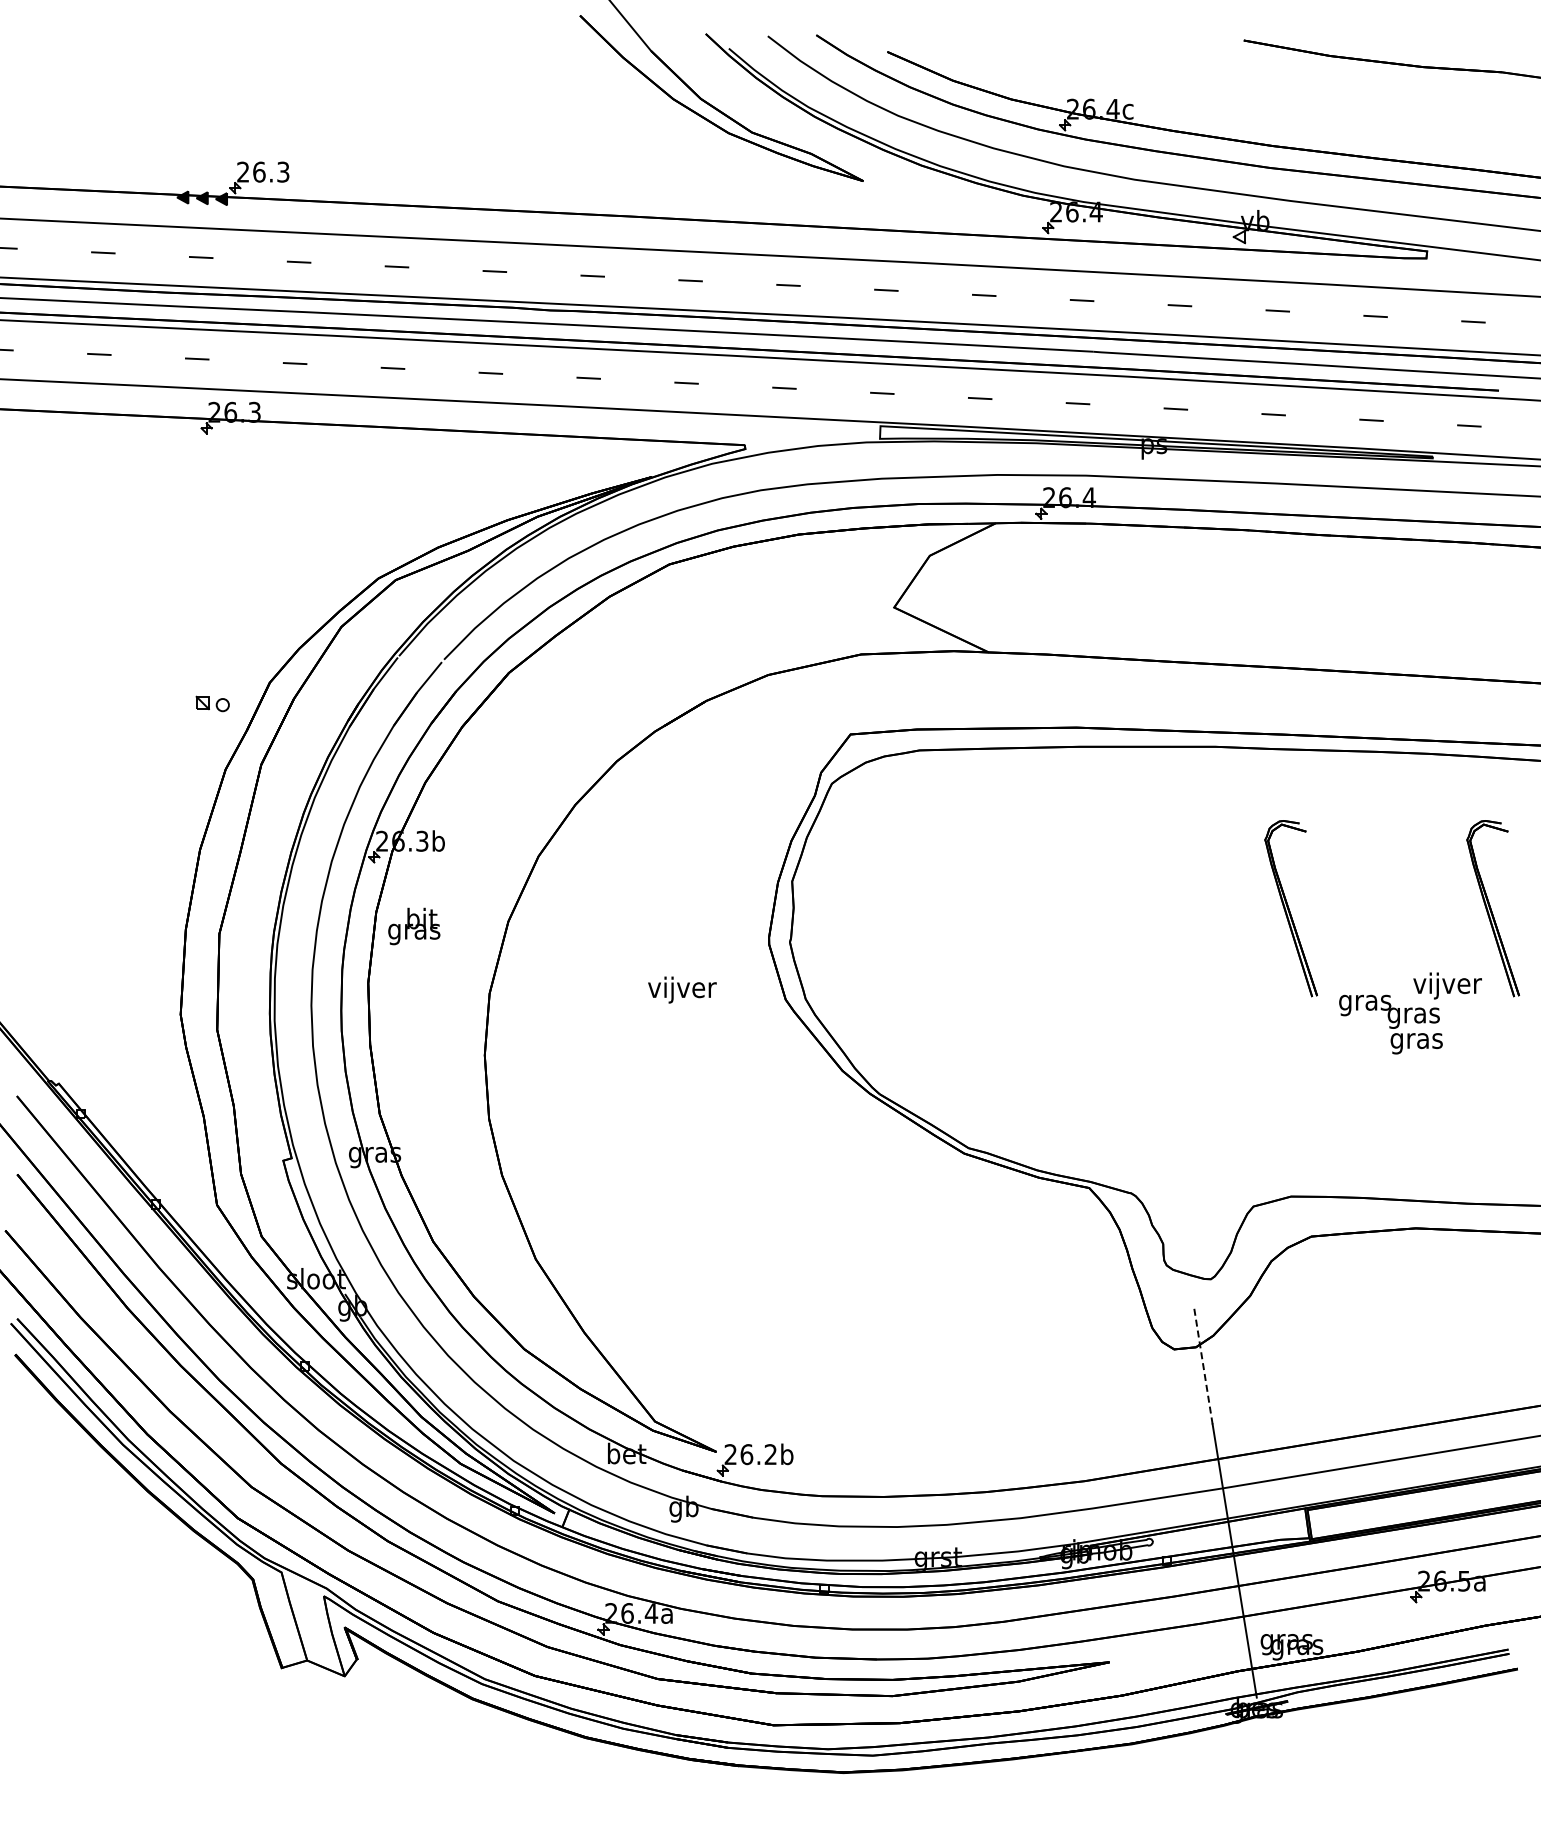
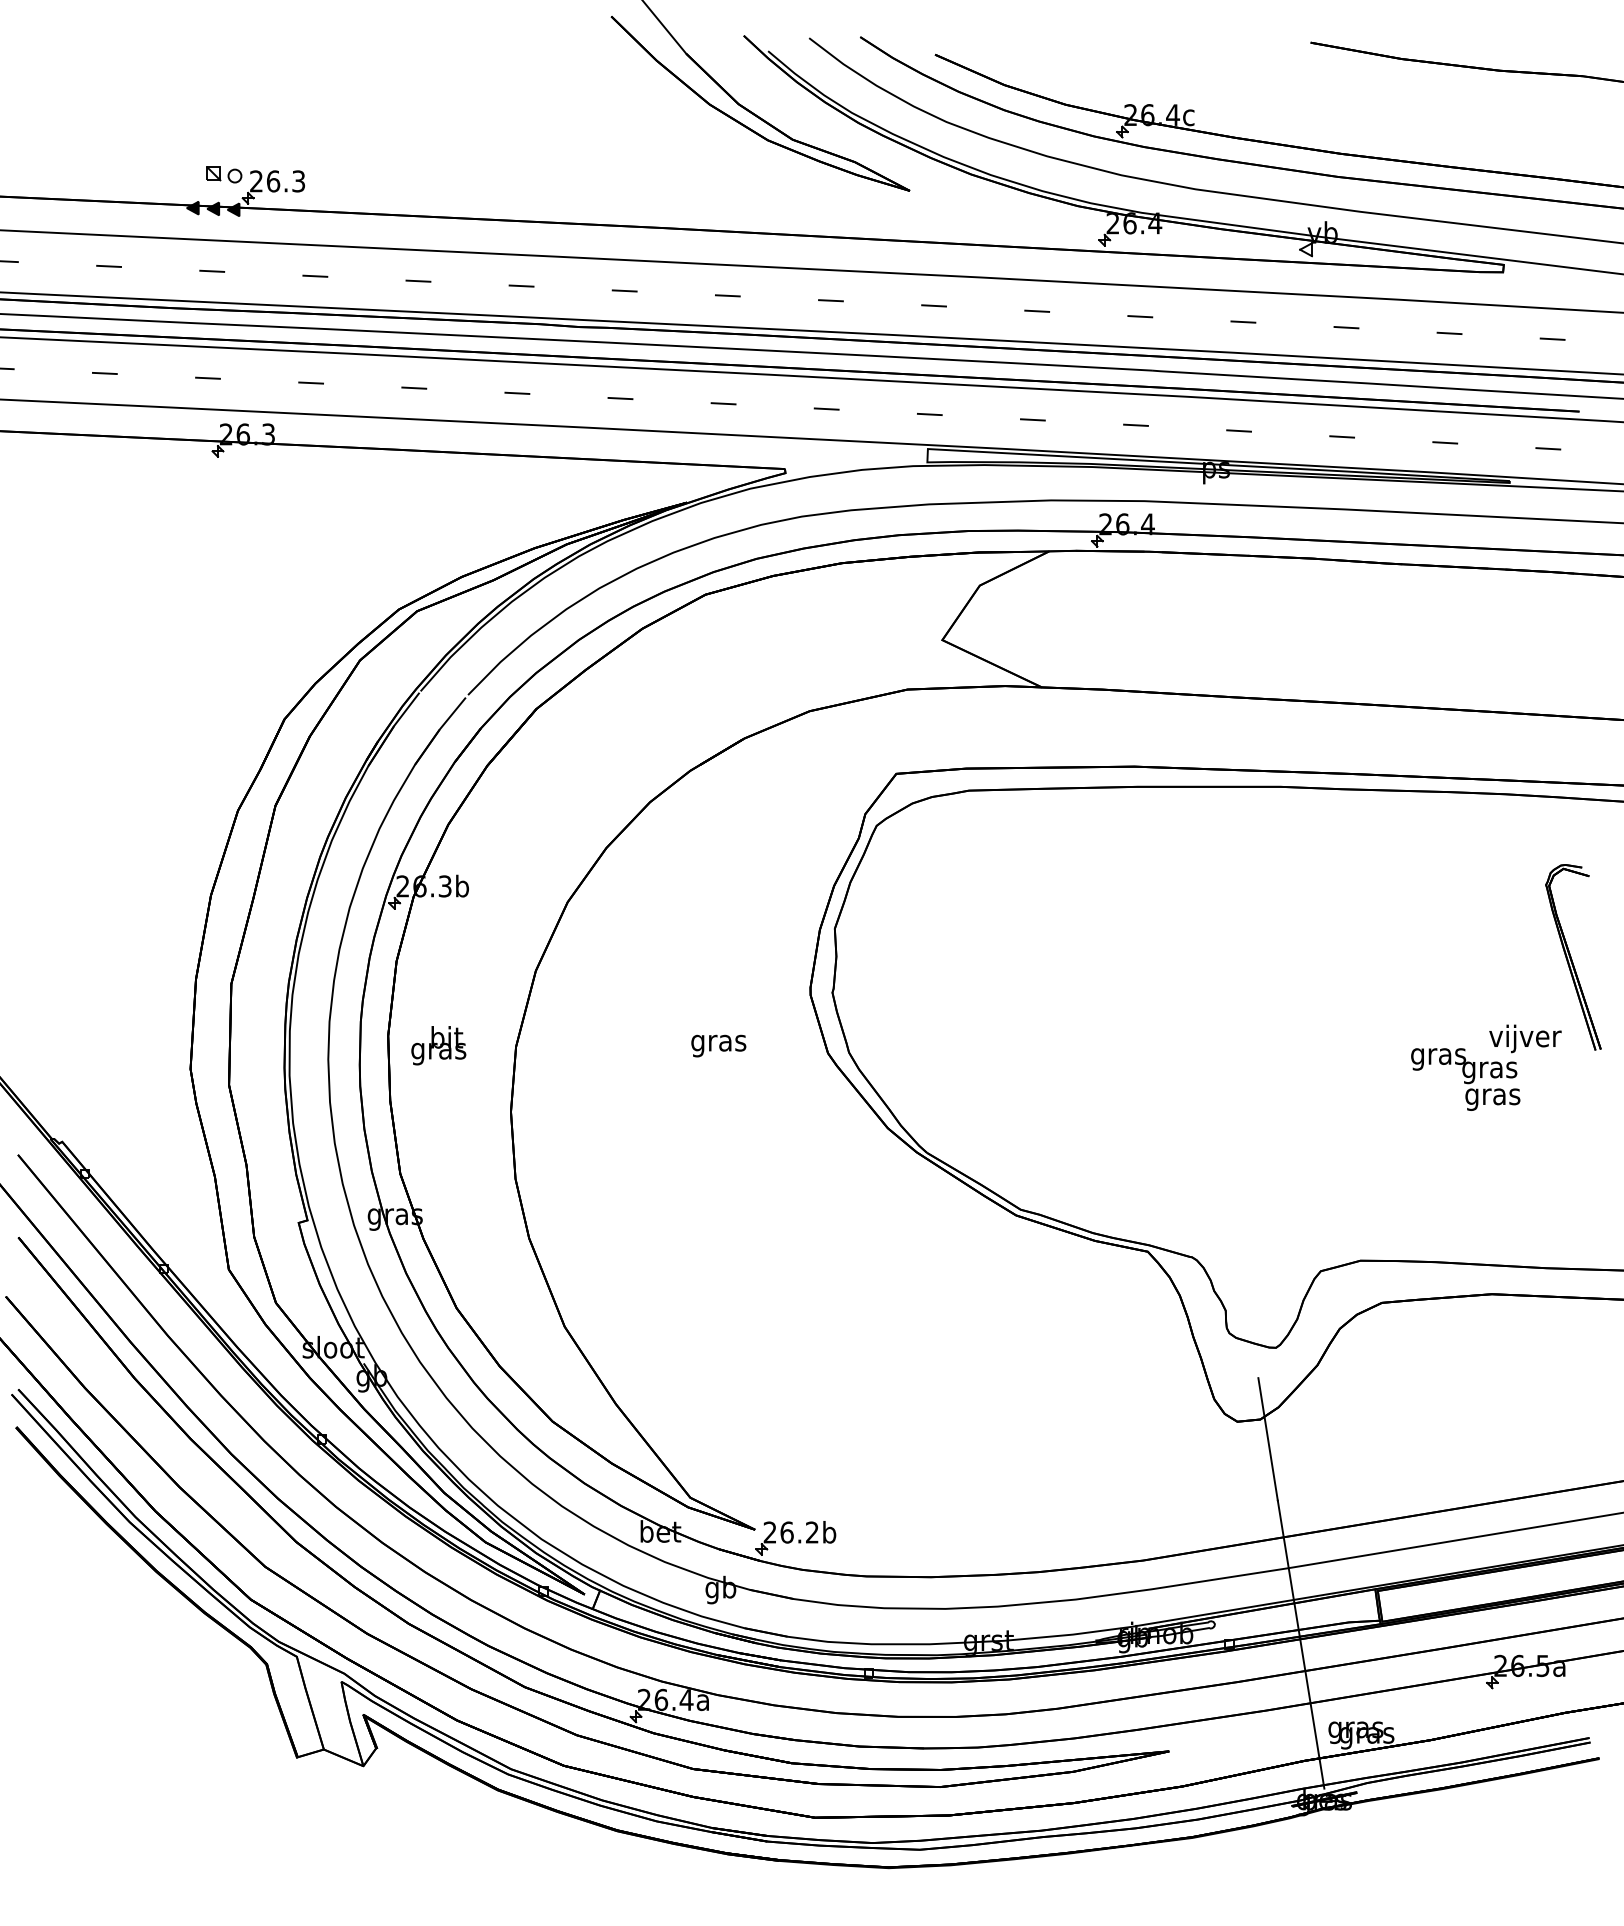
part: (212, 703) -> (224, 174), moved
part: (1290, 908) -> (1359, 957), removed
text: (414, 926) -> (439, 1045), moved
text: (682, 989) -> (719, 1042), vijver -> gras
line: (1203, 1366) -> (1268, 1439), dashed -> solid

